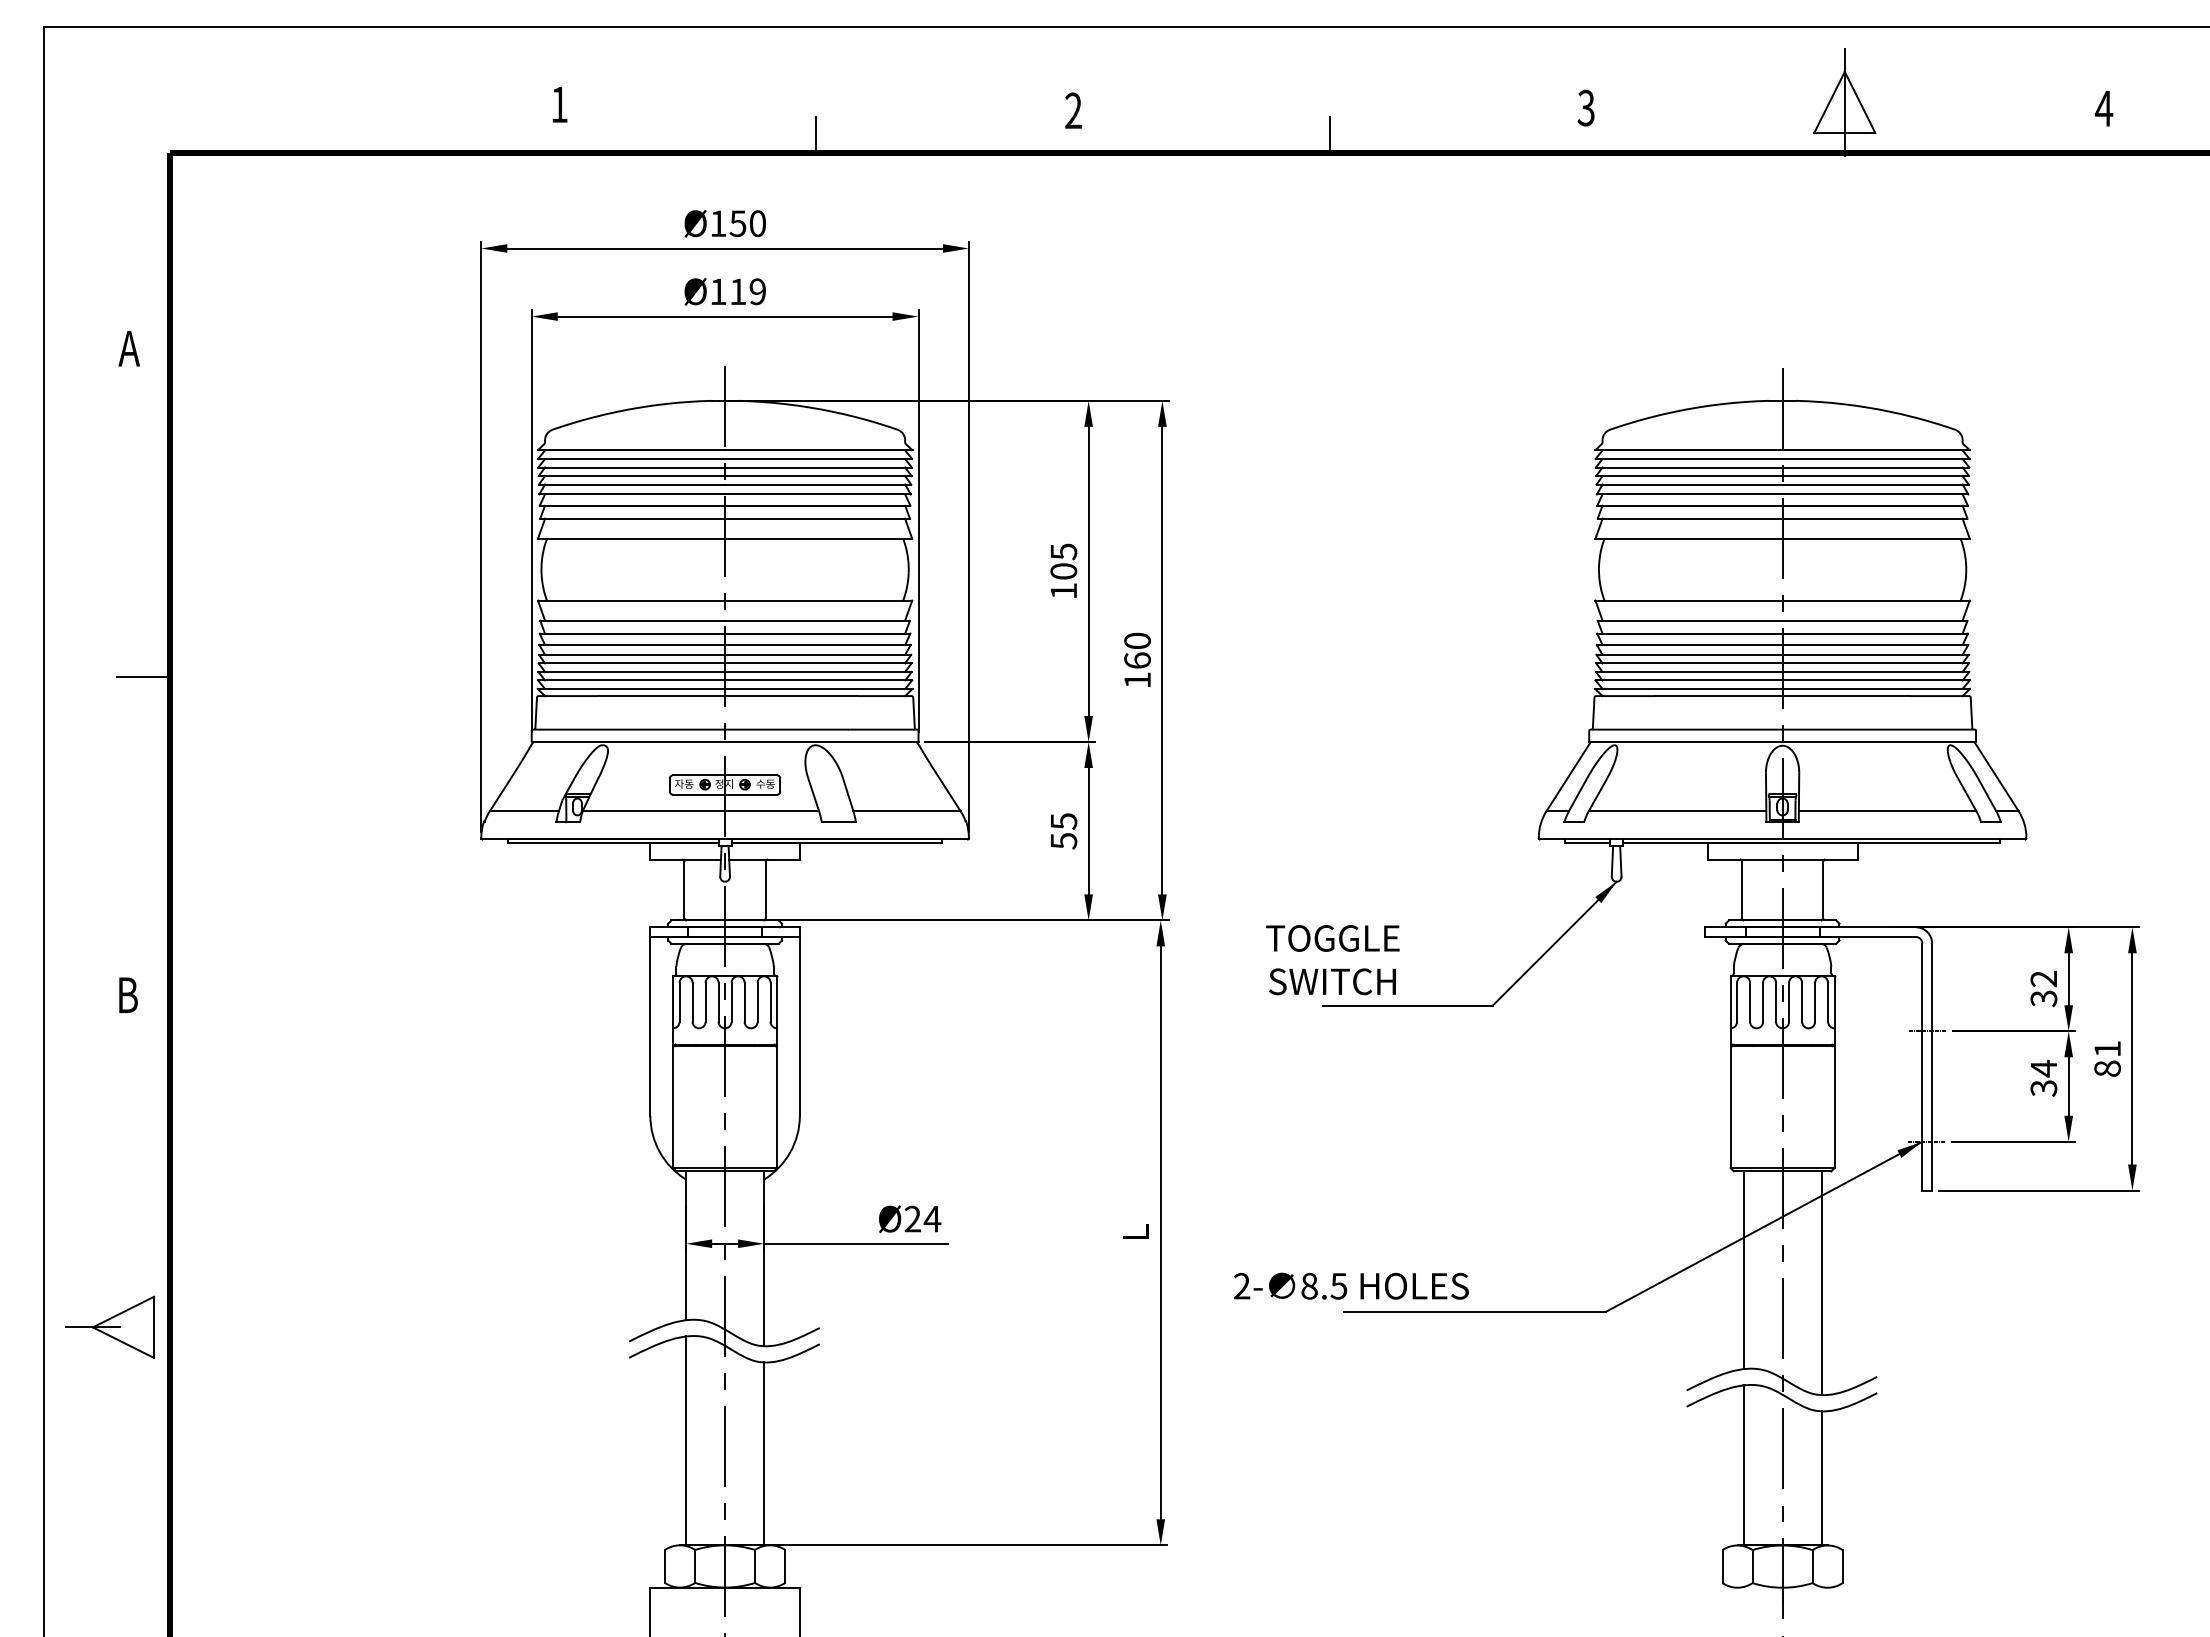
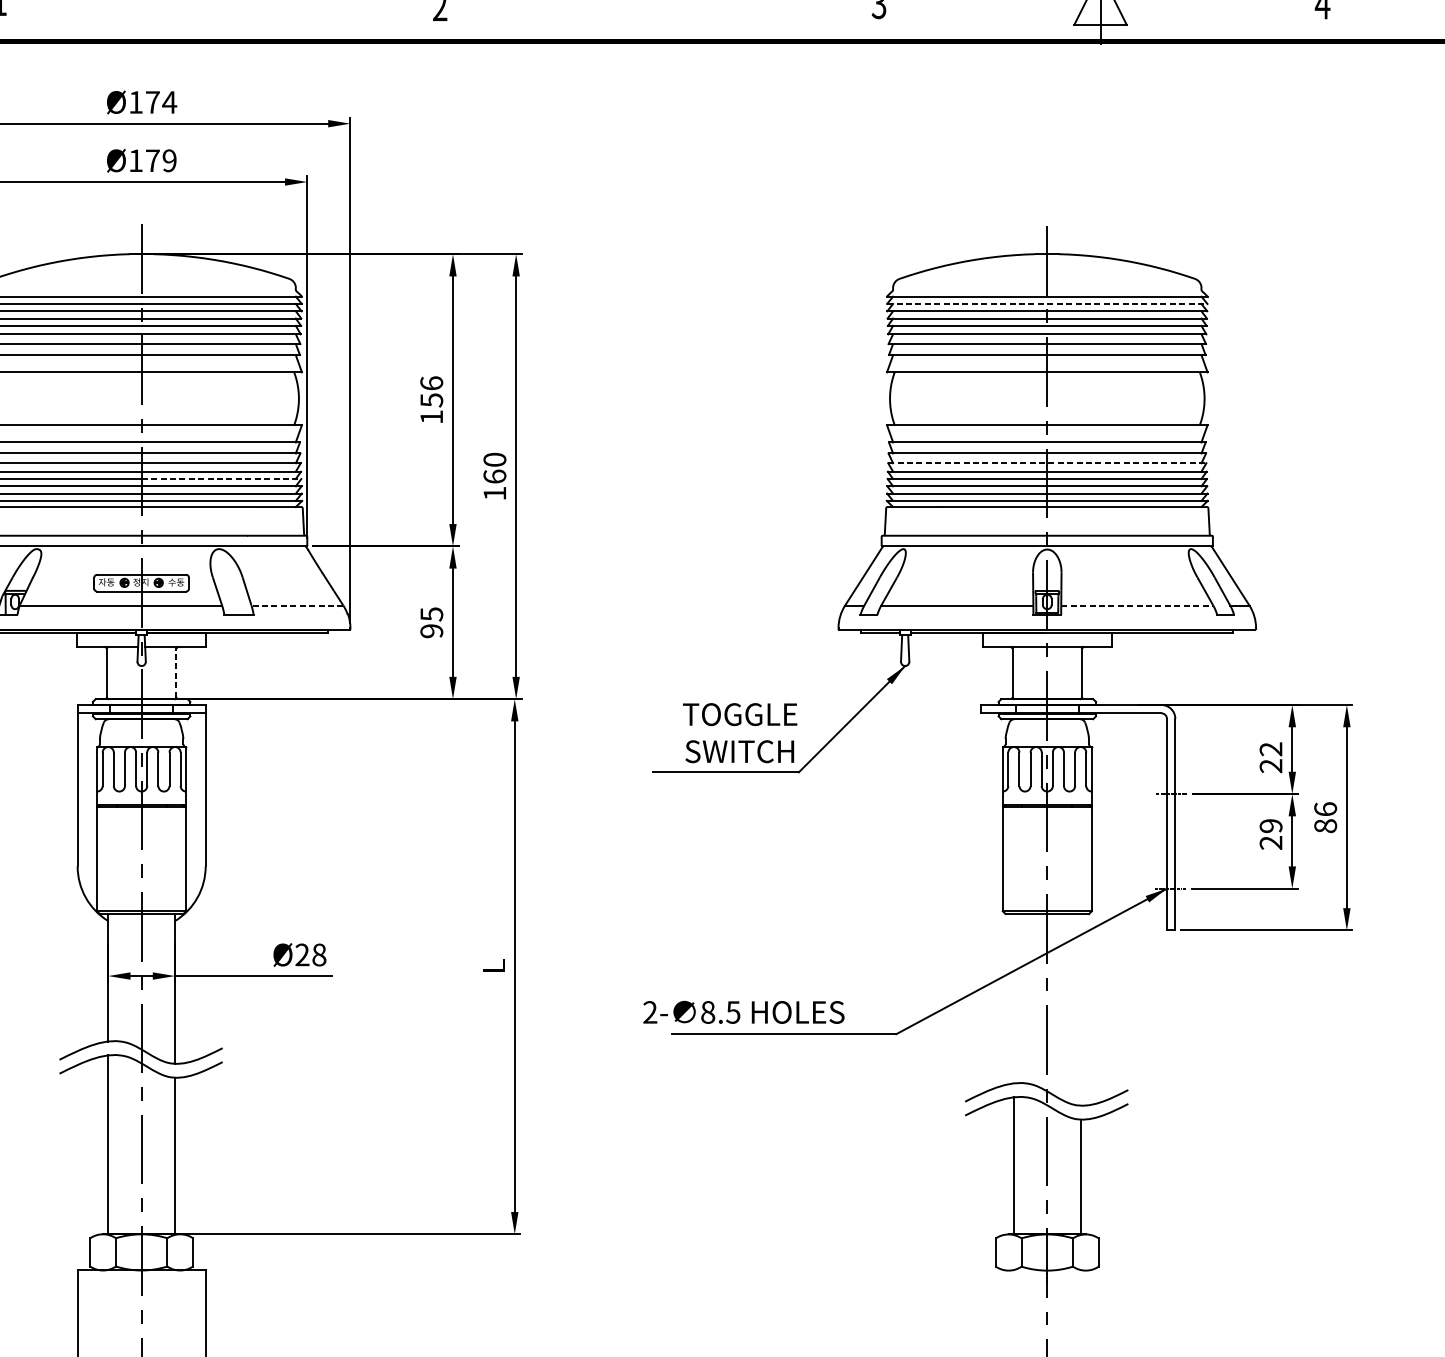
line: (816, 134) -> (219, 26), removed
line: (1330, 134) -> (660, 26), removed
text: (747, 223) -> (160, 102), 150 -> 174
text: (738, 291) -> (153, 160), 119 -> 179
line: (1783, 459) -> (1048, 304), solid -> dashed
text: (1063, 561) -> (431, 391), 105 -> 156
line: (1782, 644) -> (1047, 462), solid -> dashed
line: (818, 663) -> (221, 479), solid -> dashed
line: (907, 811) -> (297, 605), solid -> dashed
line: (1887, 811) -> (1137, 605), solid -> dashed
text: (1063, 841) -> (431, 631), 55 -> 95
line: (765, 890) -> (176, 673), solid -> dashed
text: (1332, 960) -> (739, 733), moved
text: (2044, 998) -> (1271, 766), 32 -> 22
text: (2107, 1048) -> (1325, 808), 81 -> 86
text: (2043, 1077) -> (1270, 833), 34 -> 29
text: (932, 1218) -> (319, 954), 24 -> 28
line: (1743, 1270) -> (1013, 998), removed
line: (1821, 1283) -> (1080, 1010), removed
text: (1351, 1285) -> (744, 1011), moved

